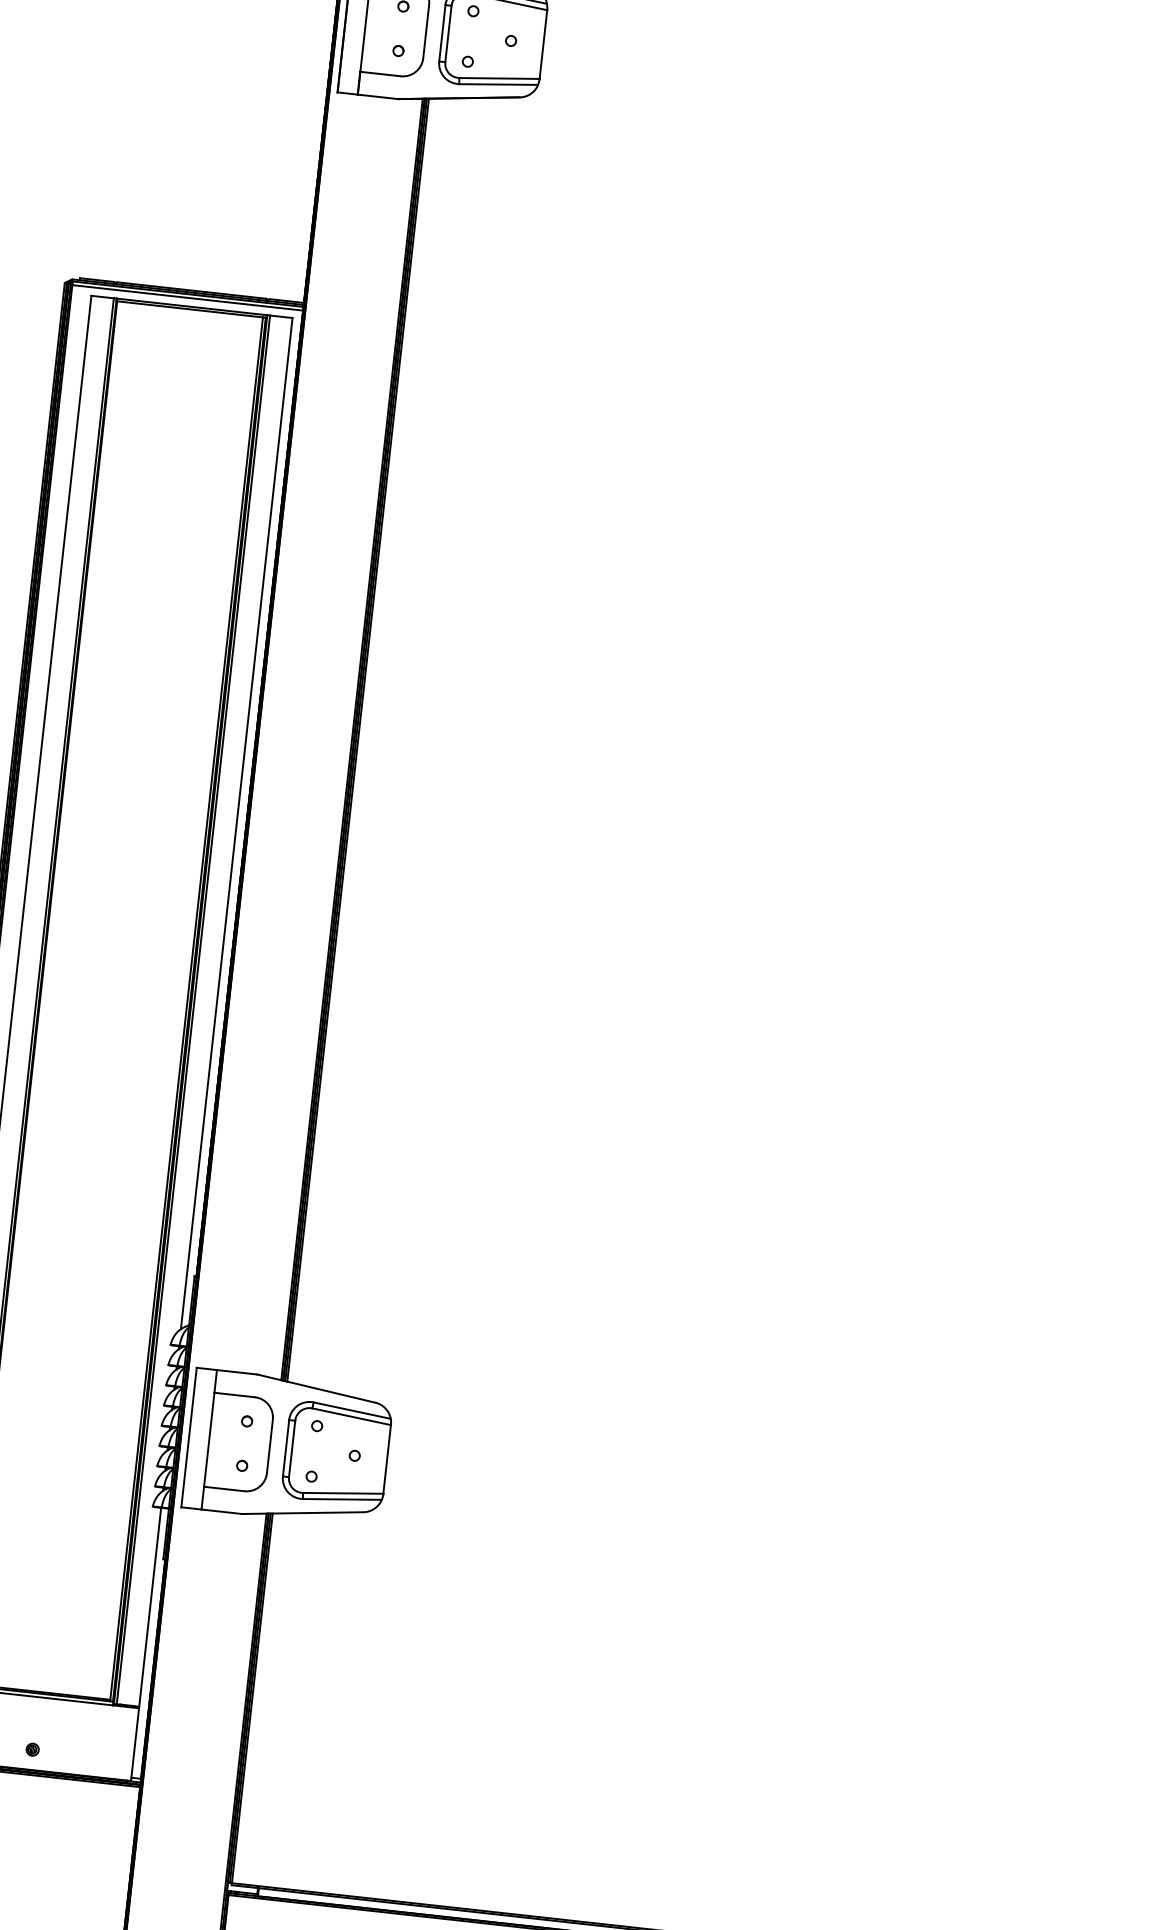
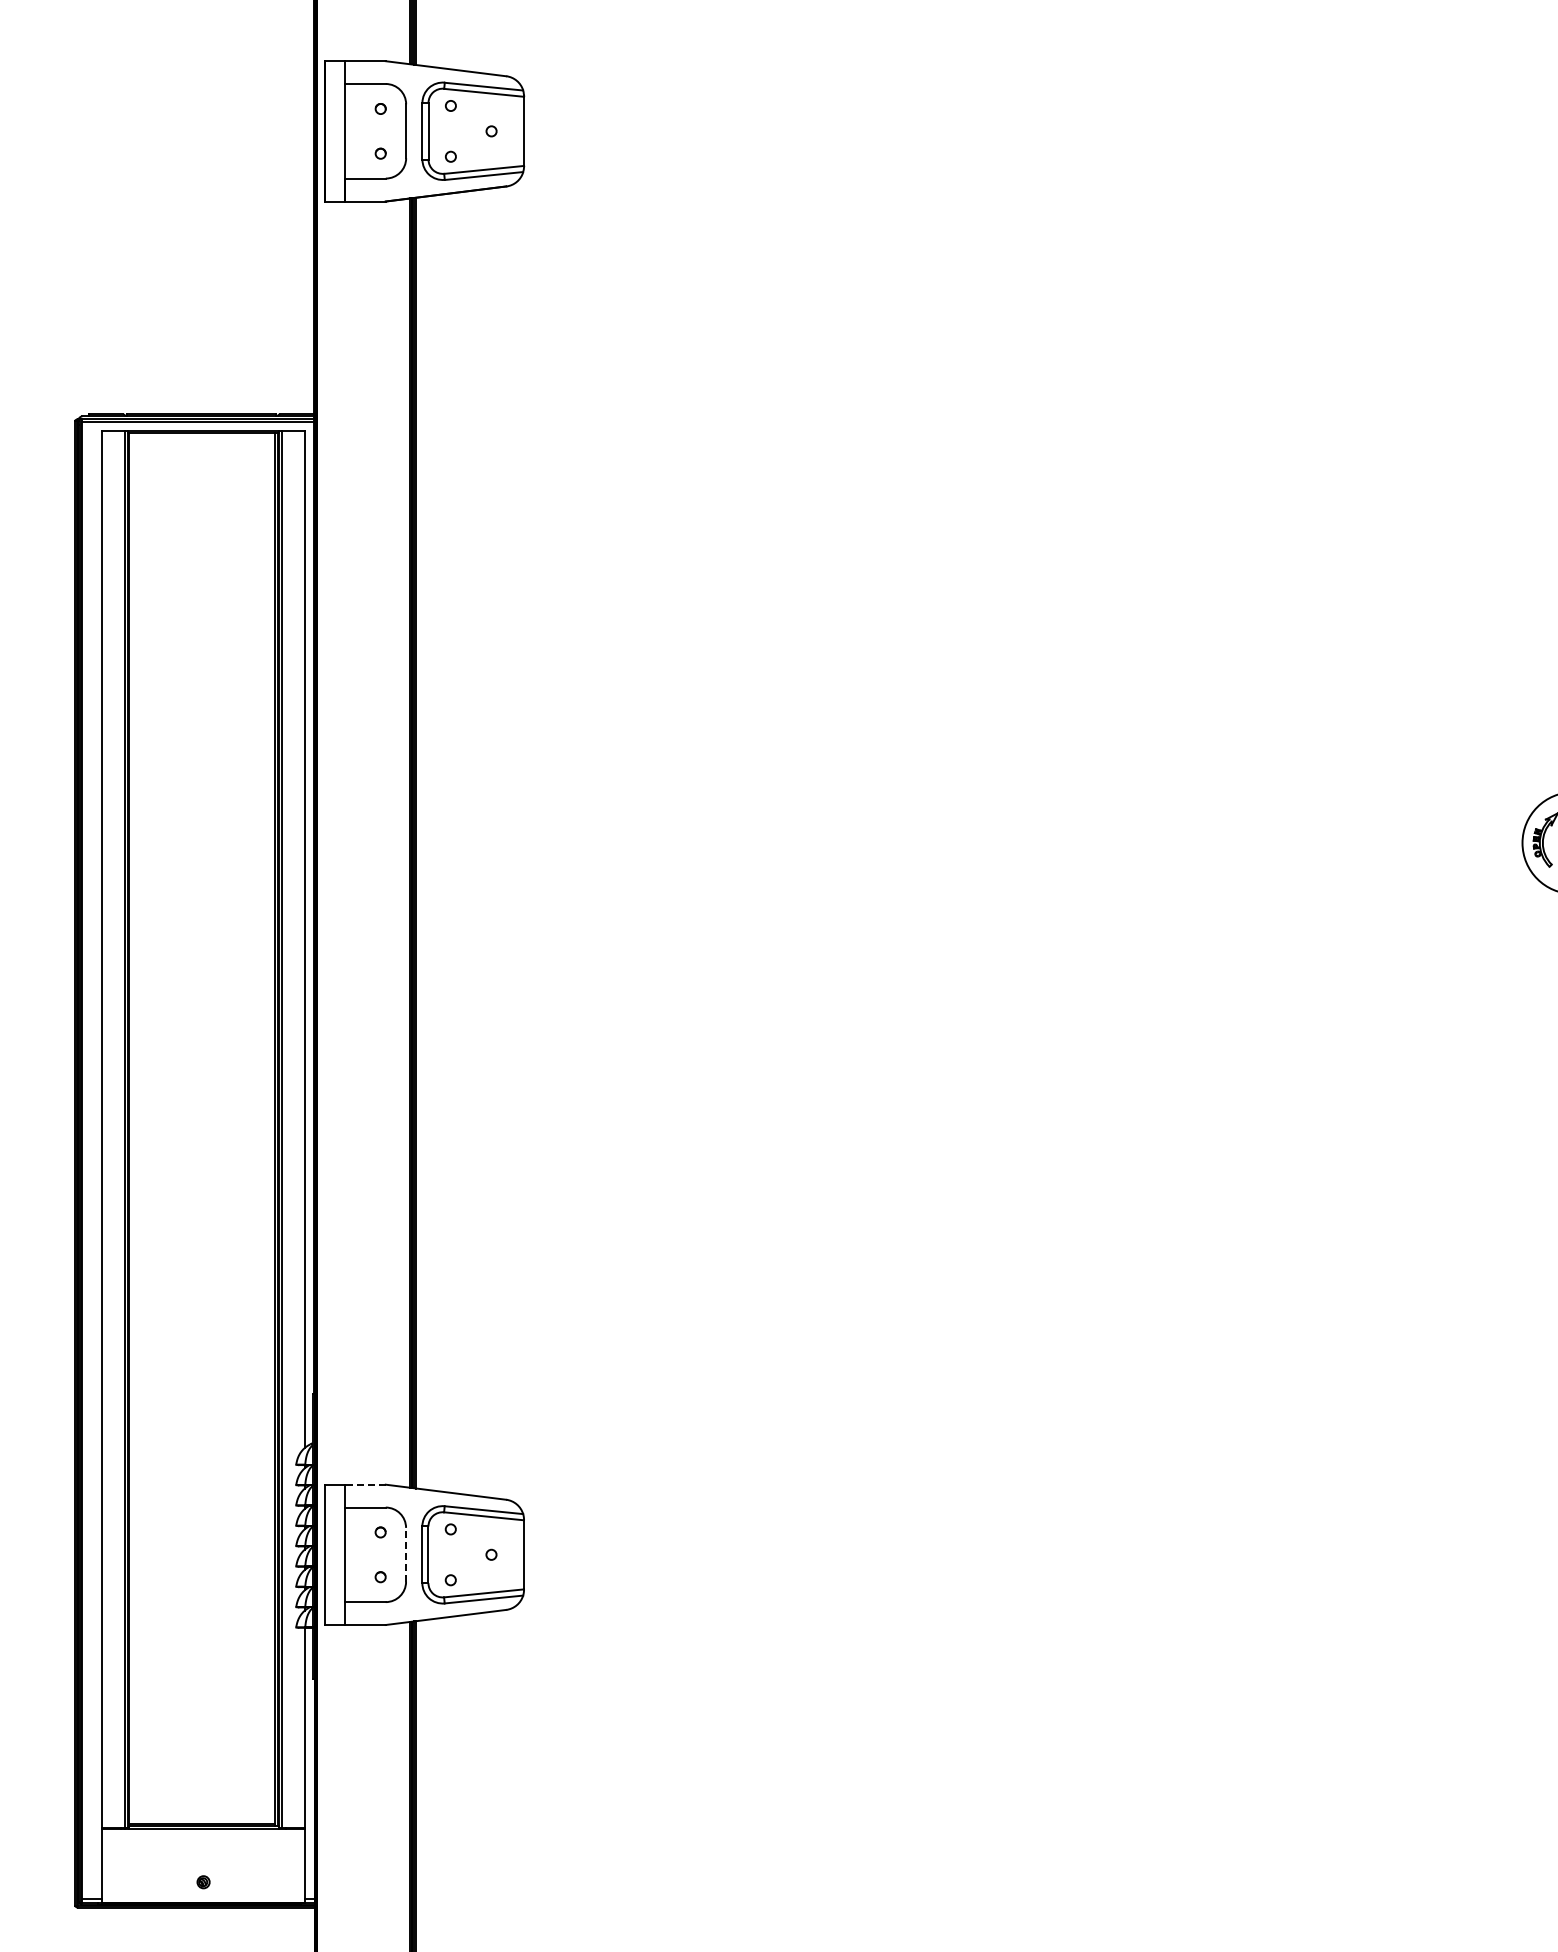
line: (236, 1372) -> (364, 1484), solid -> dashed
line: (270, 1446) -> (406, 1554), solid -> dashed

